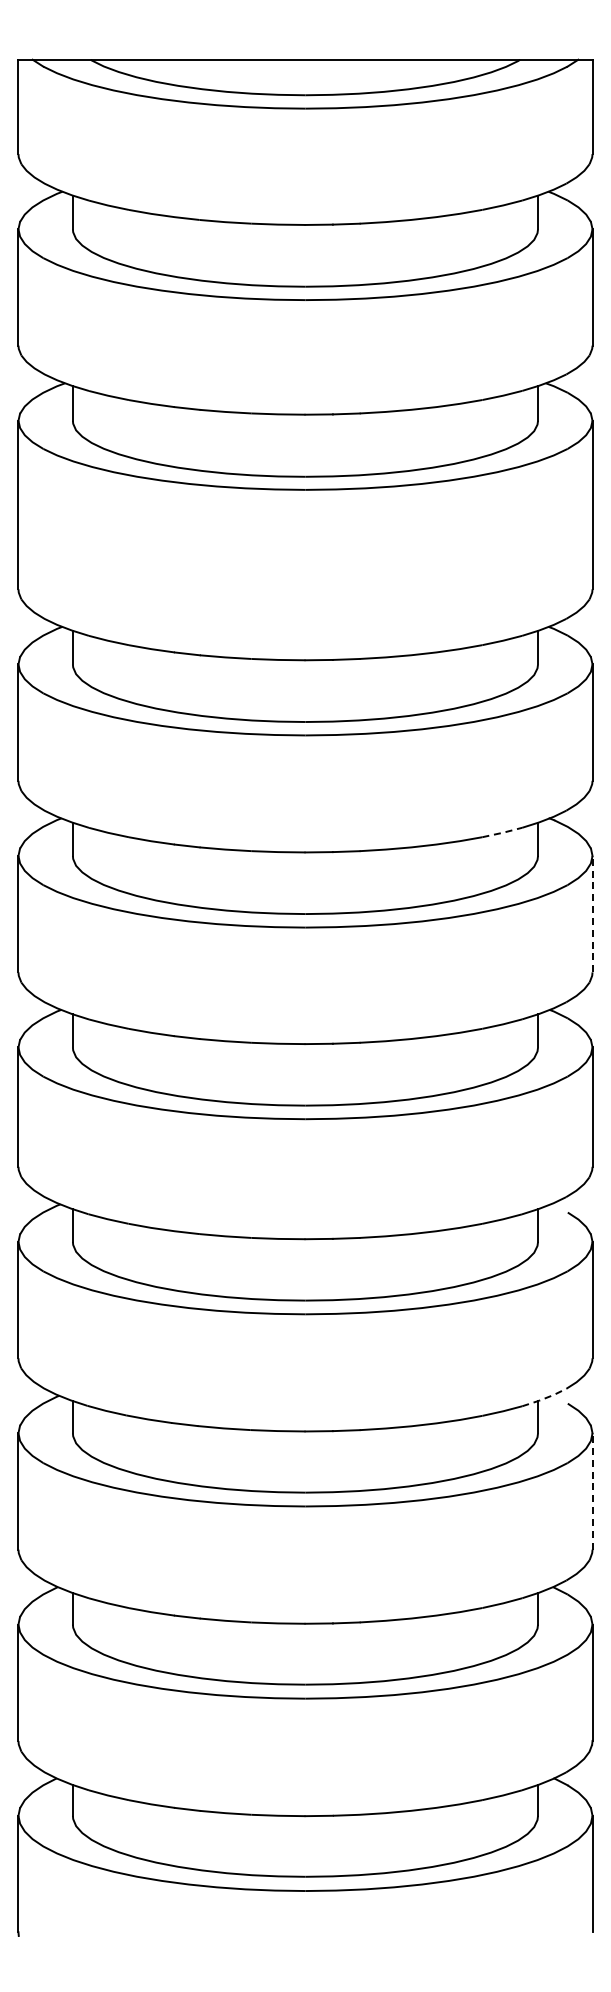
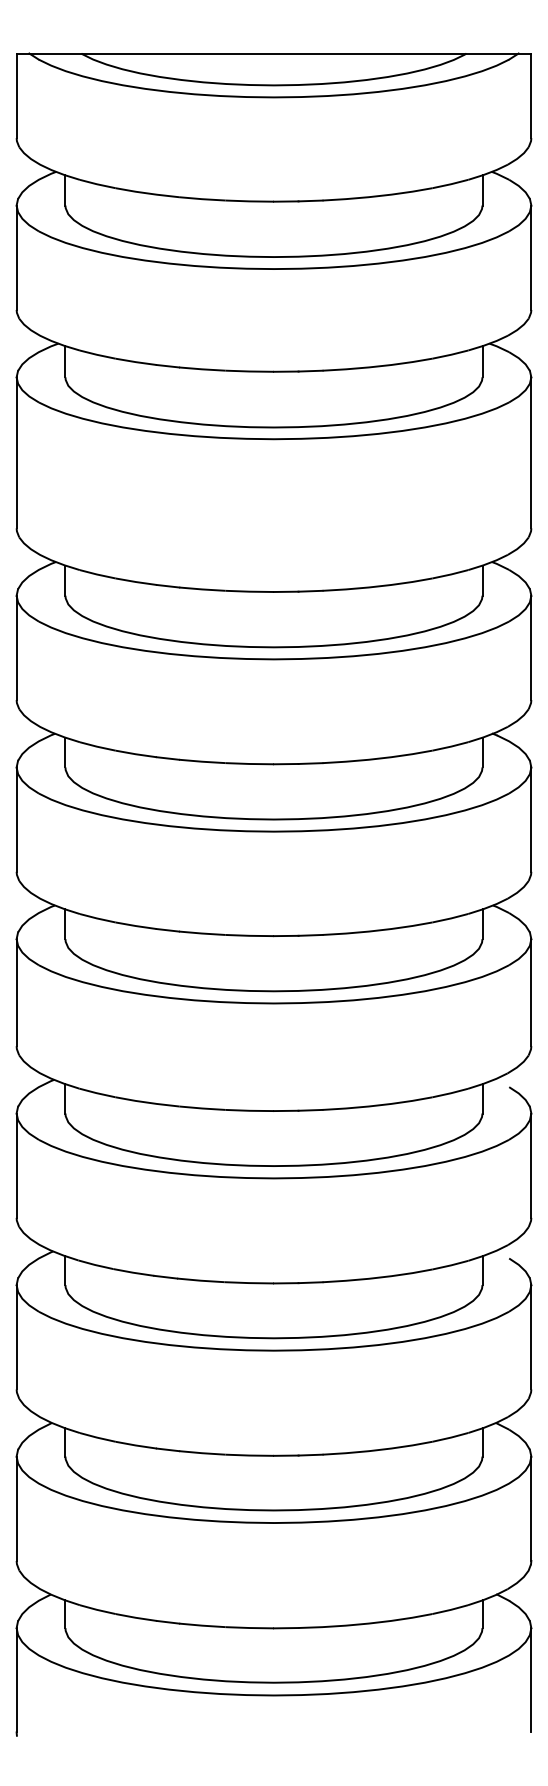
line: (503, 832) -> (451, 746), dashed -> solid
line: (592, 913) -> (531, 819), dashed -> solid
line: (544, 1398) -> (488, 1253), dashed -> solid
line: (592, 1491) -> (531, 1337), dashed -> solid

